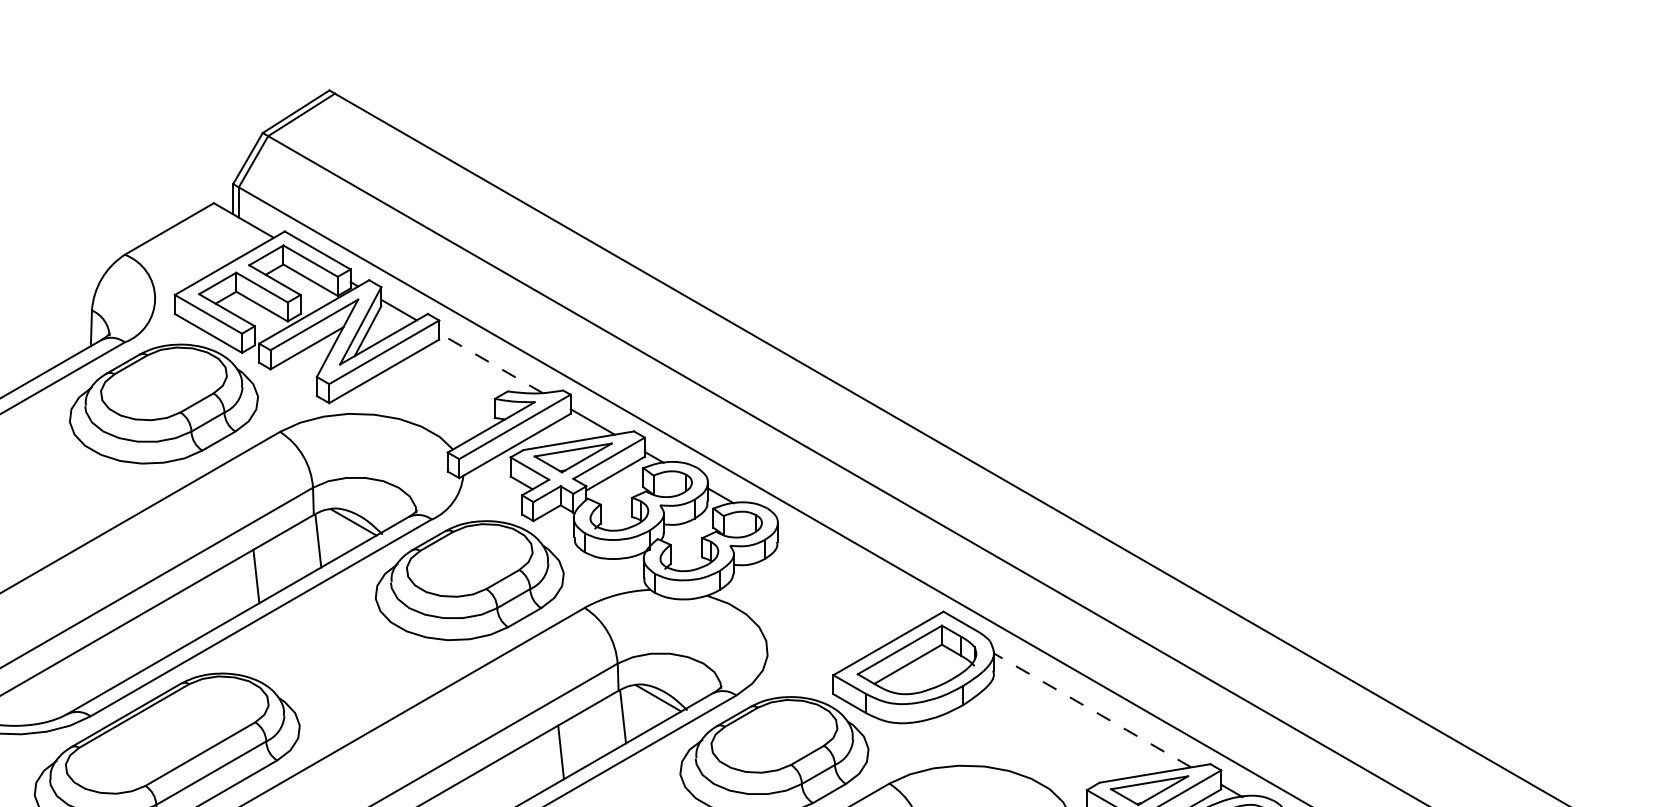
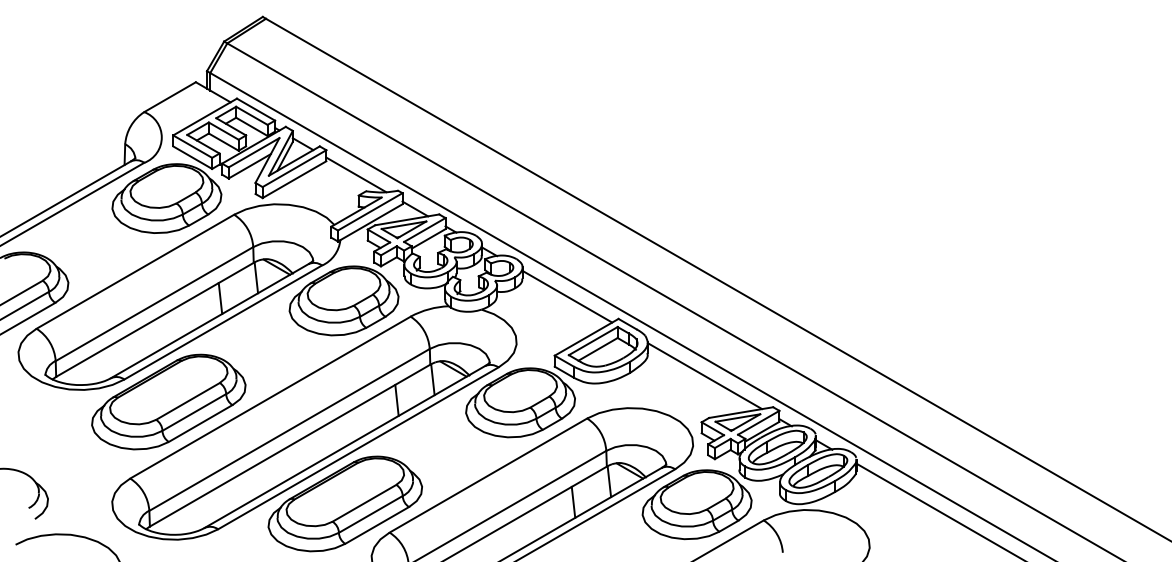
line: (491, 362) -> (356, 174), dashed -> solid
line: (855, 573) -> (567, 296), added
line: (1091, 711) -> (704, 376), dashed -> solid

